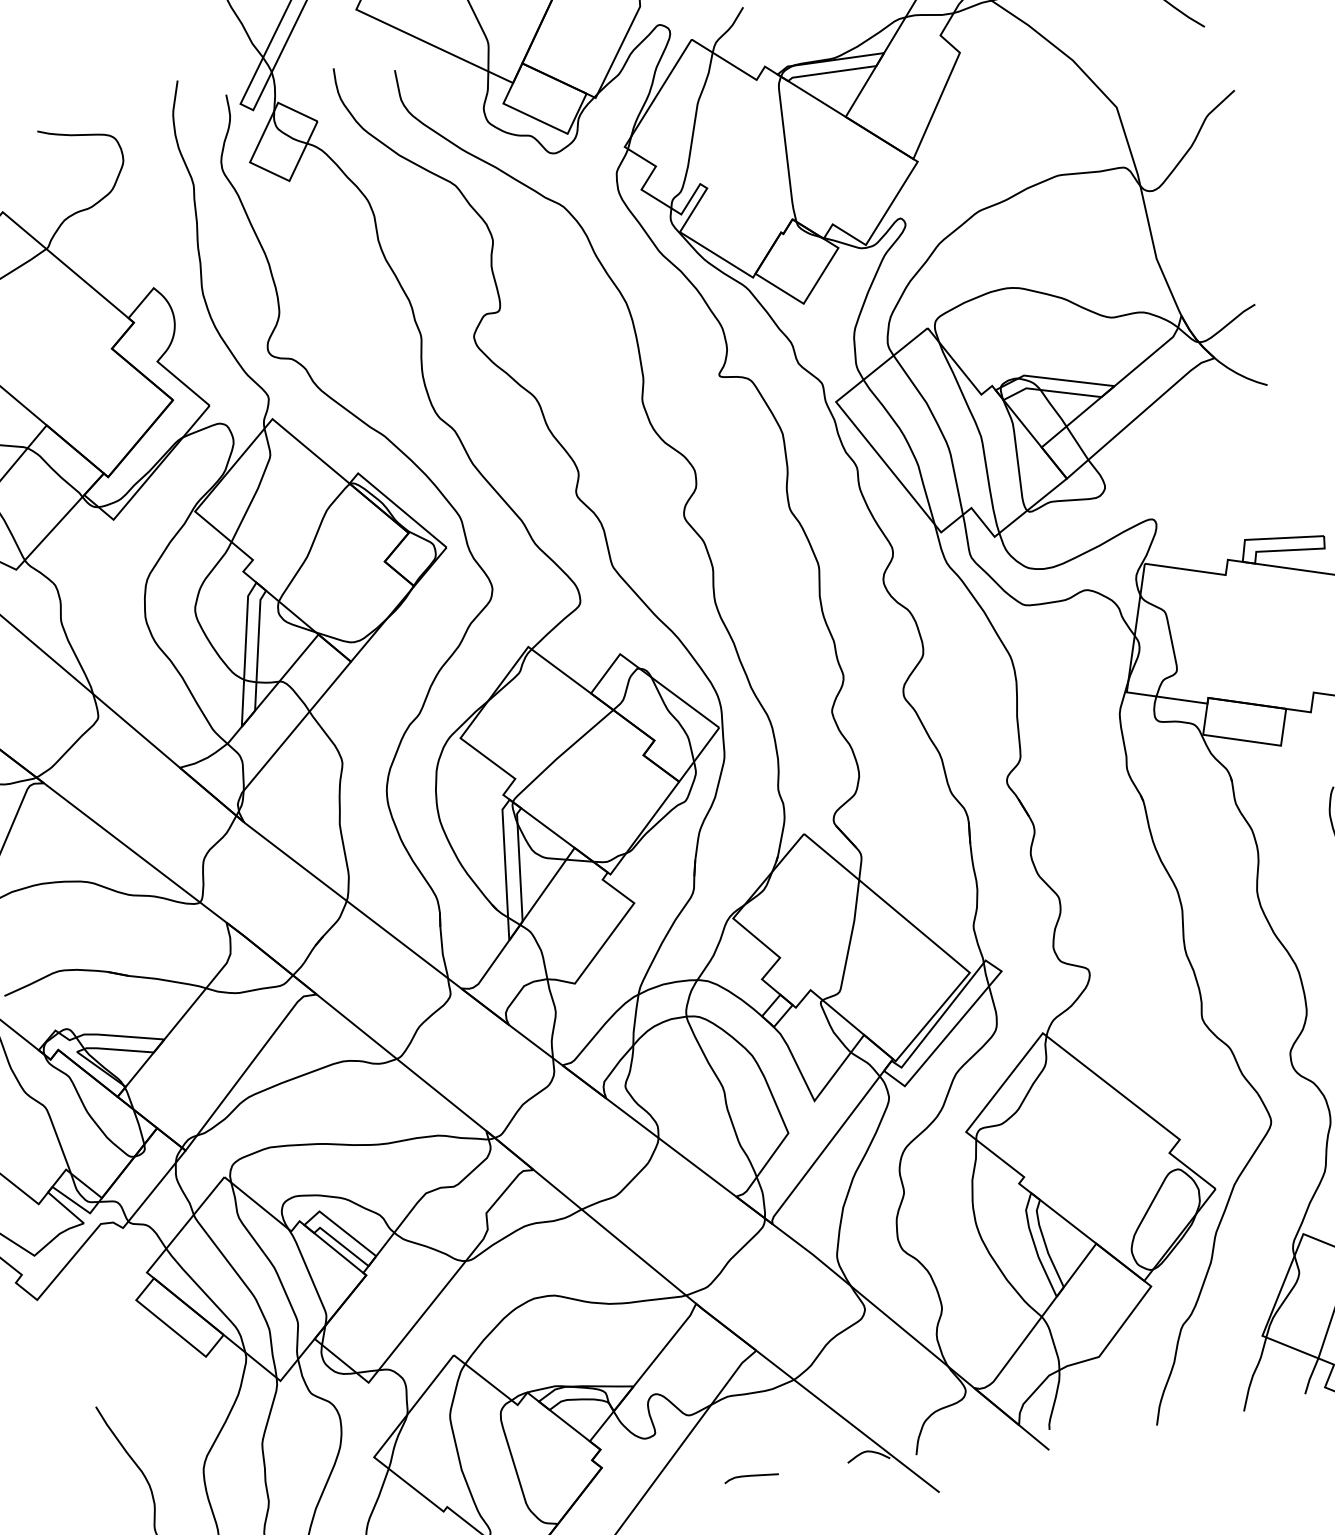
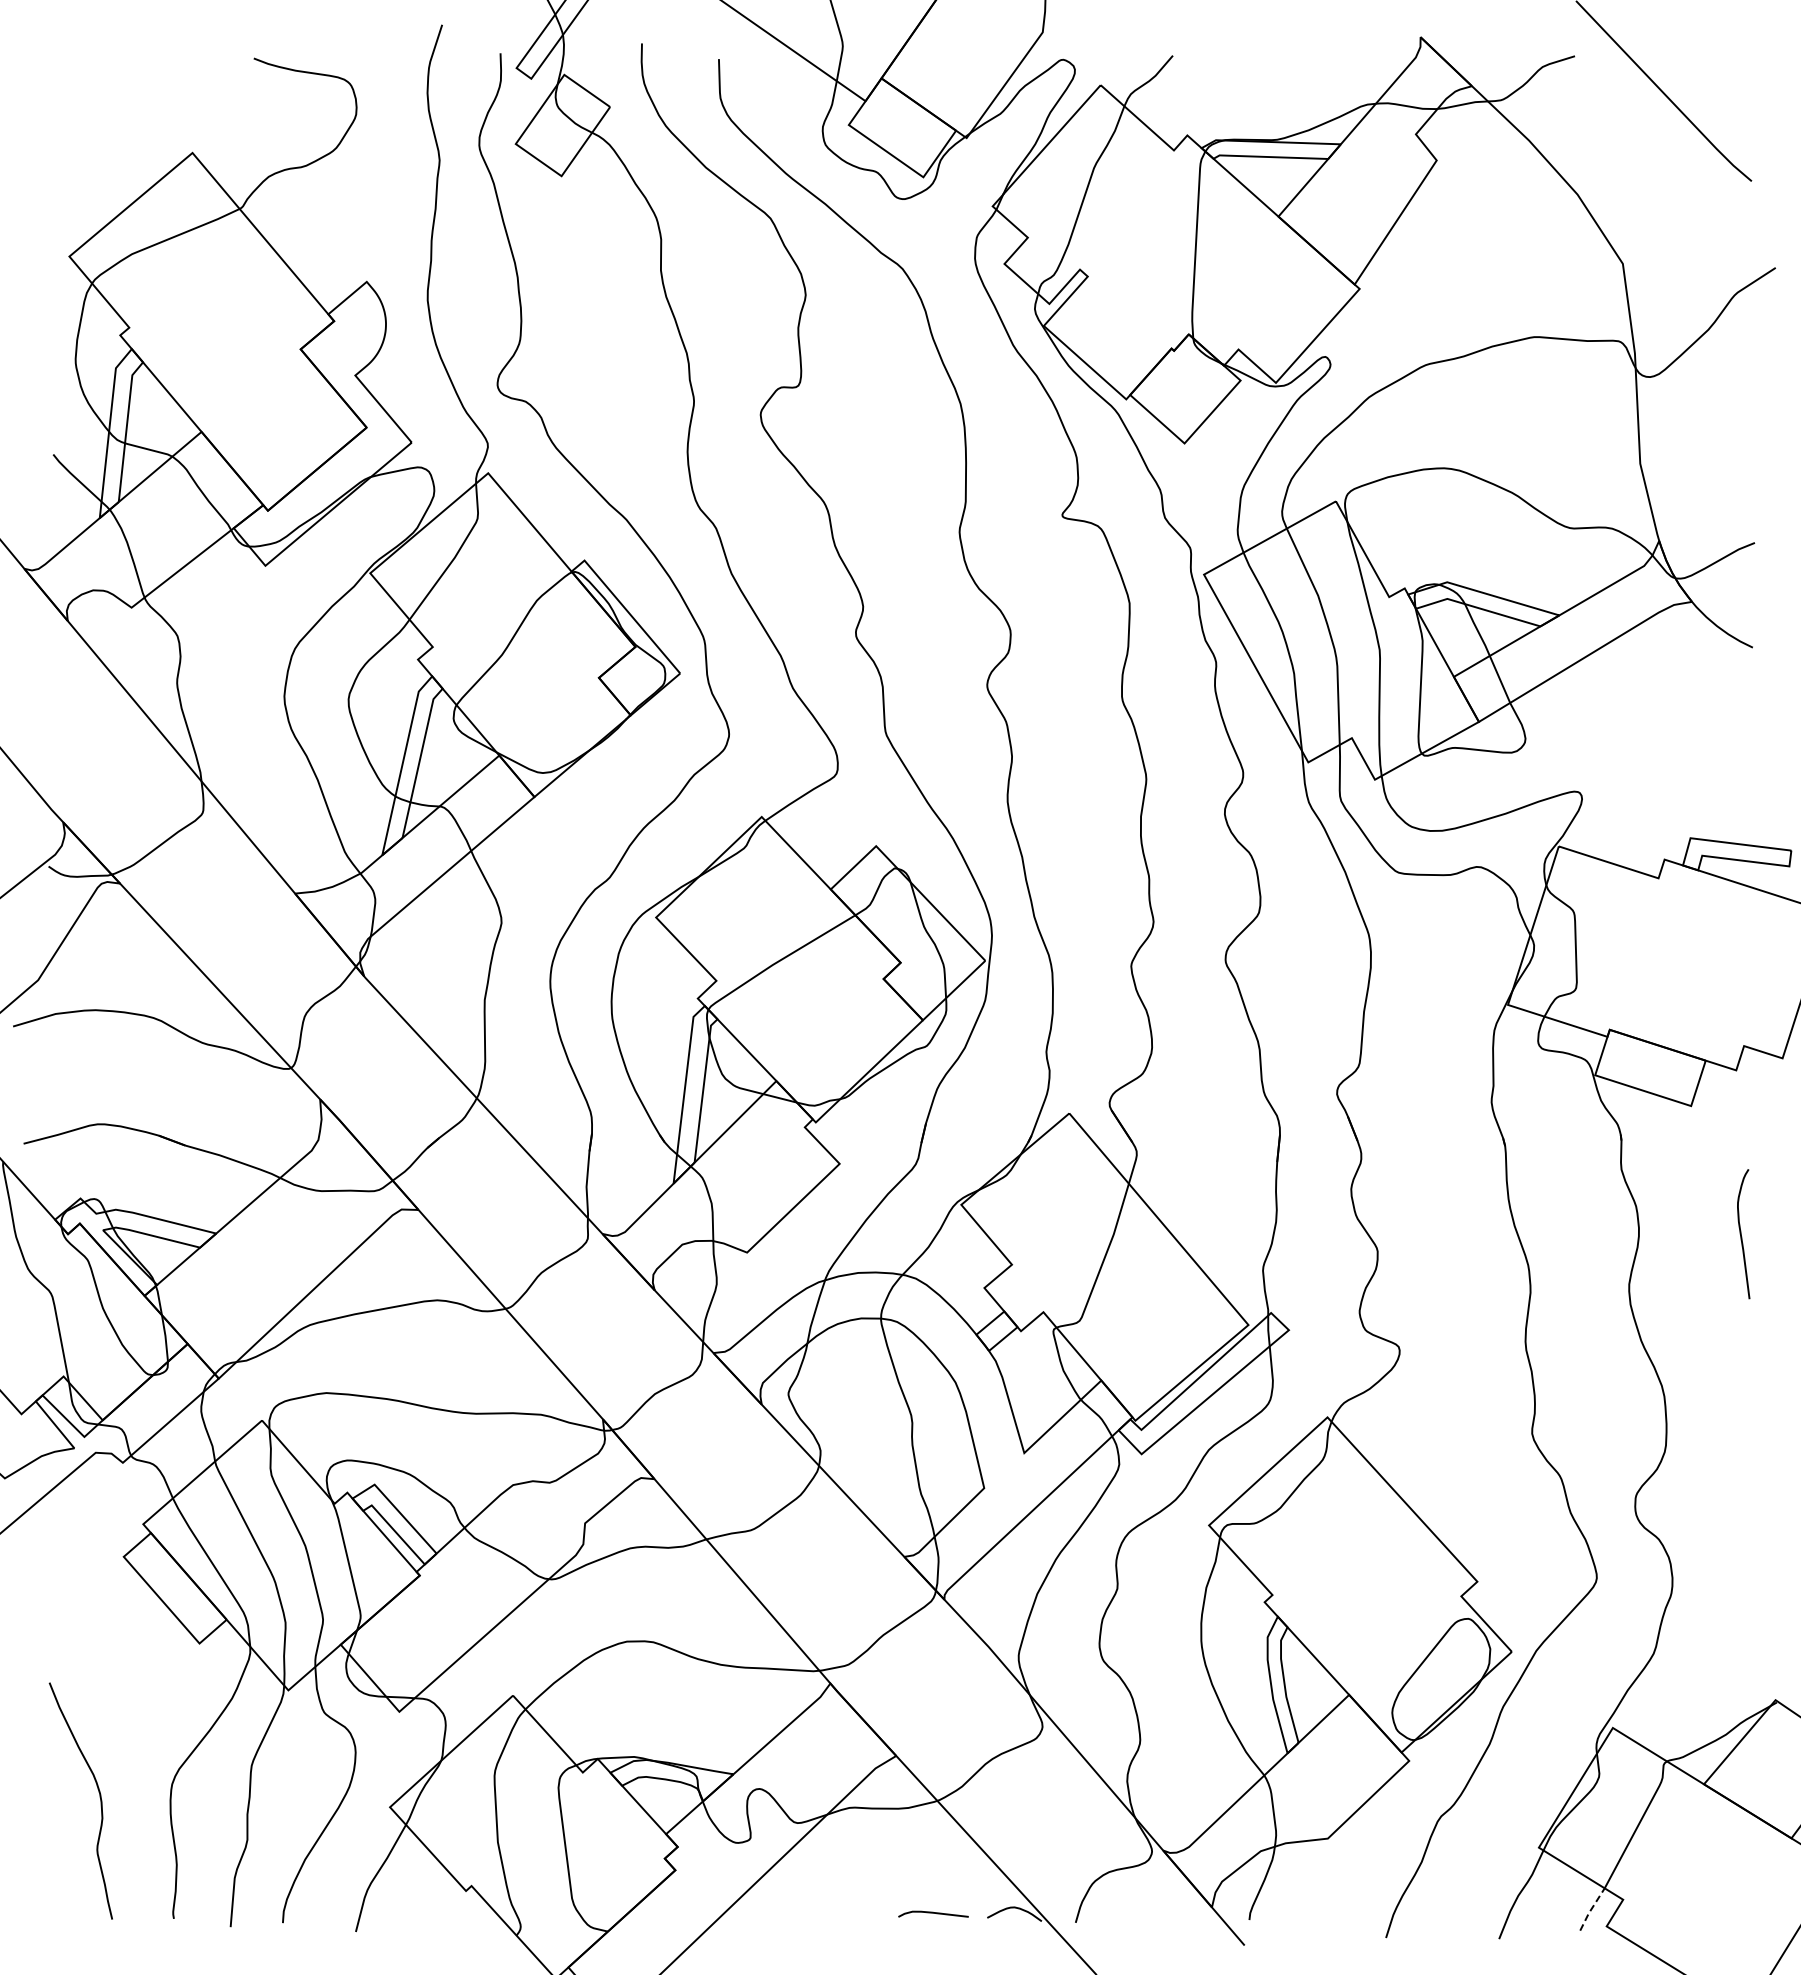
line: (1311, 1376) -> (1591, 1909), solid -> dashed
curve: (751, 1476) -> (933, 1913), moved

